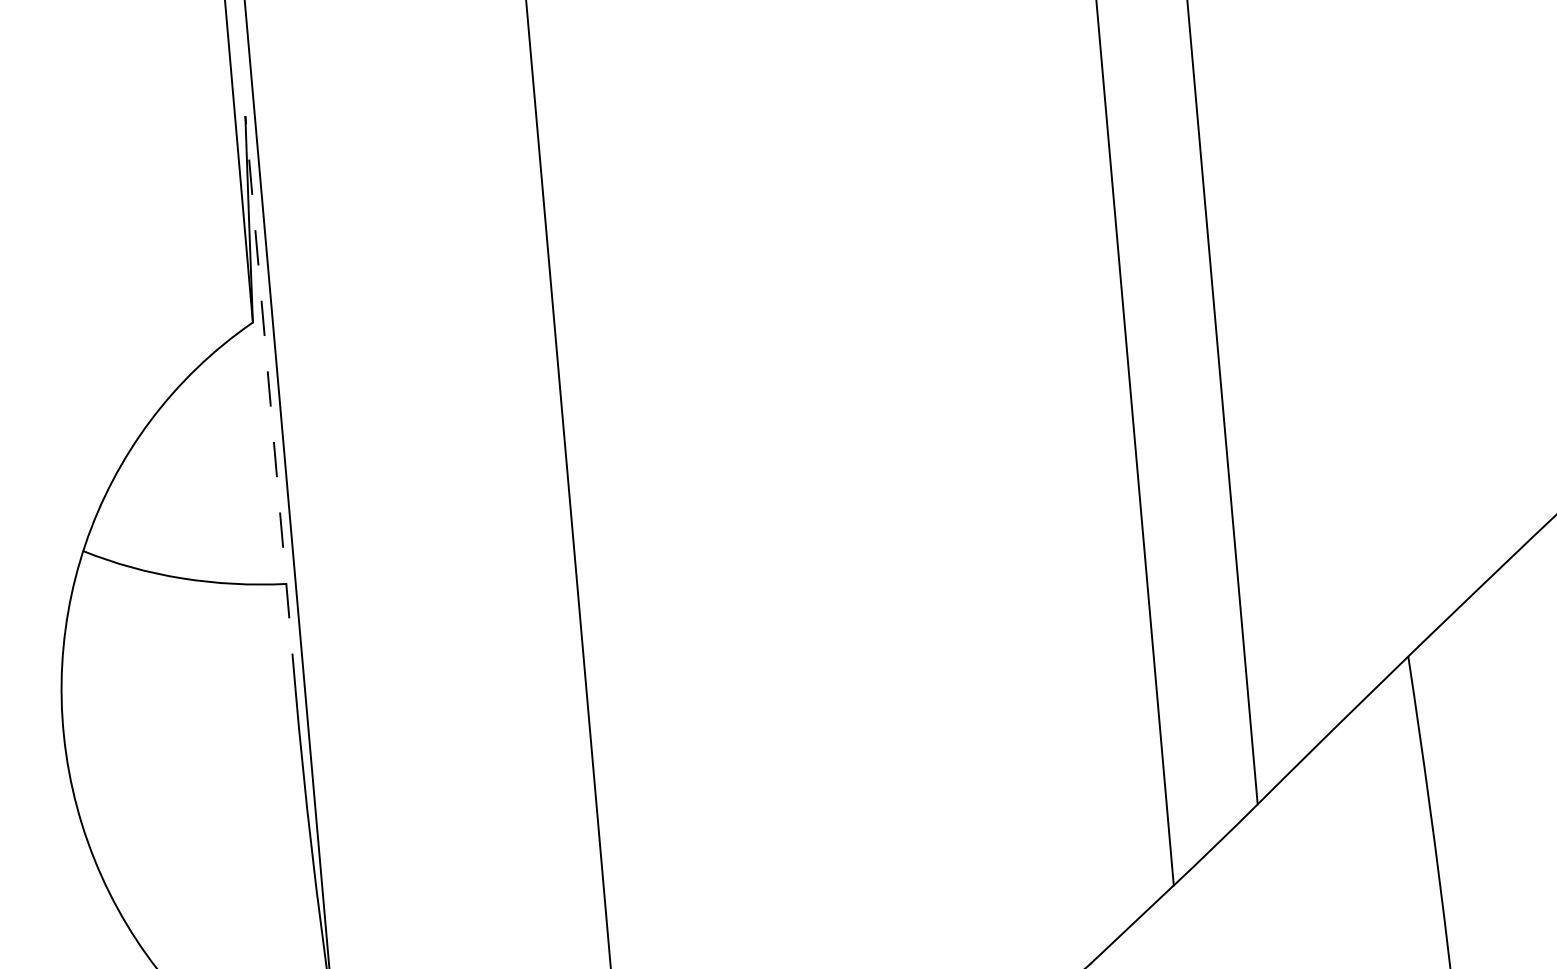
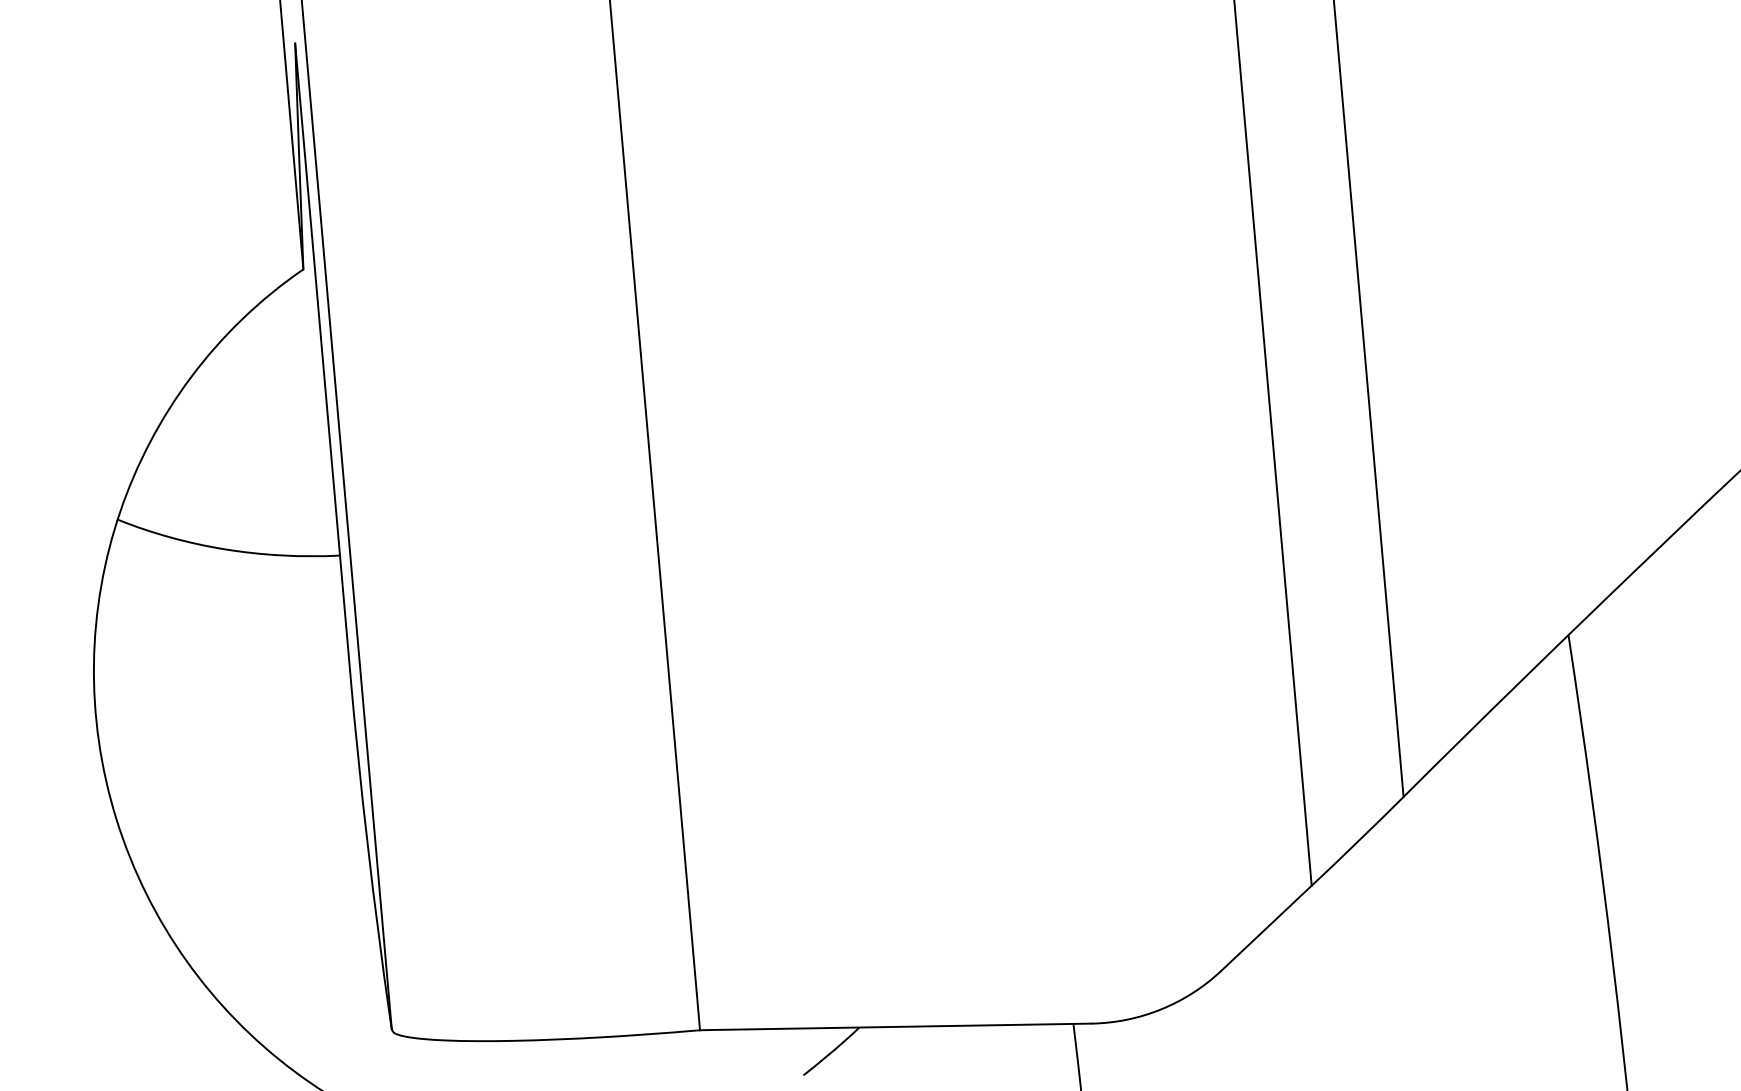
line: (270, 402) -> (322, 356), dashed -> solid

